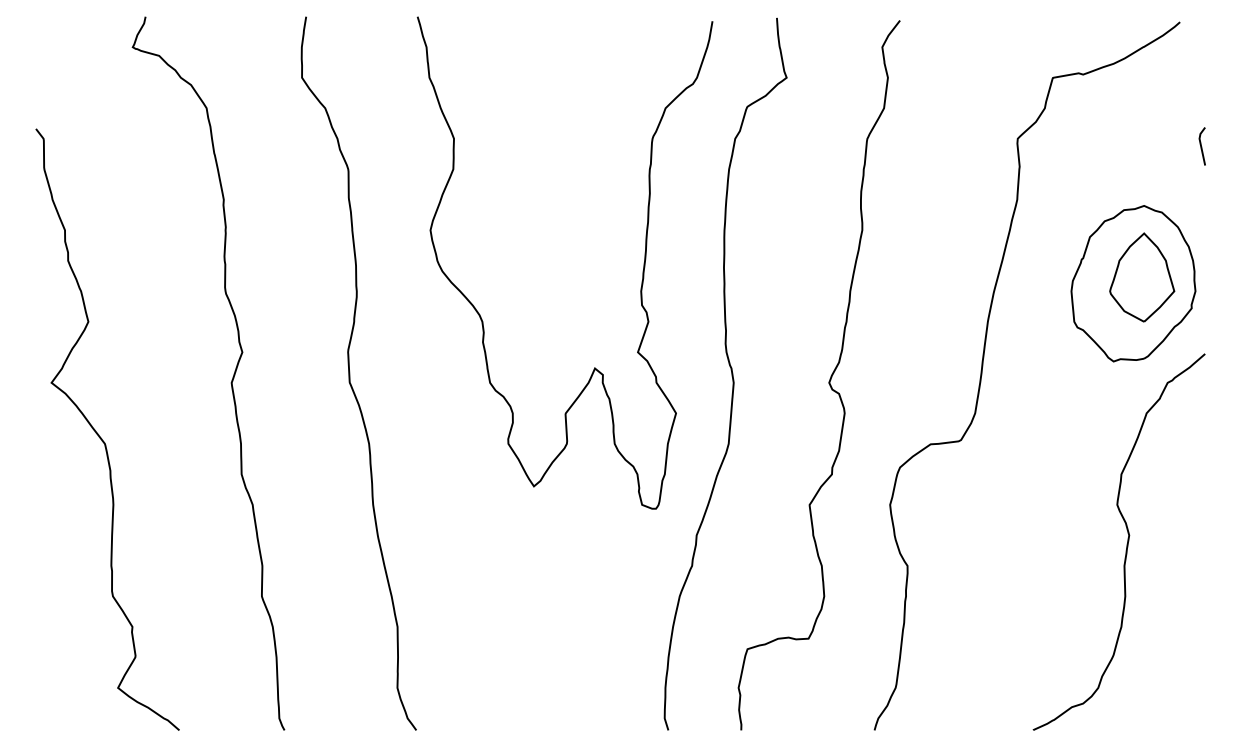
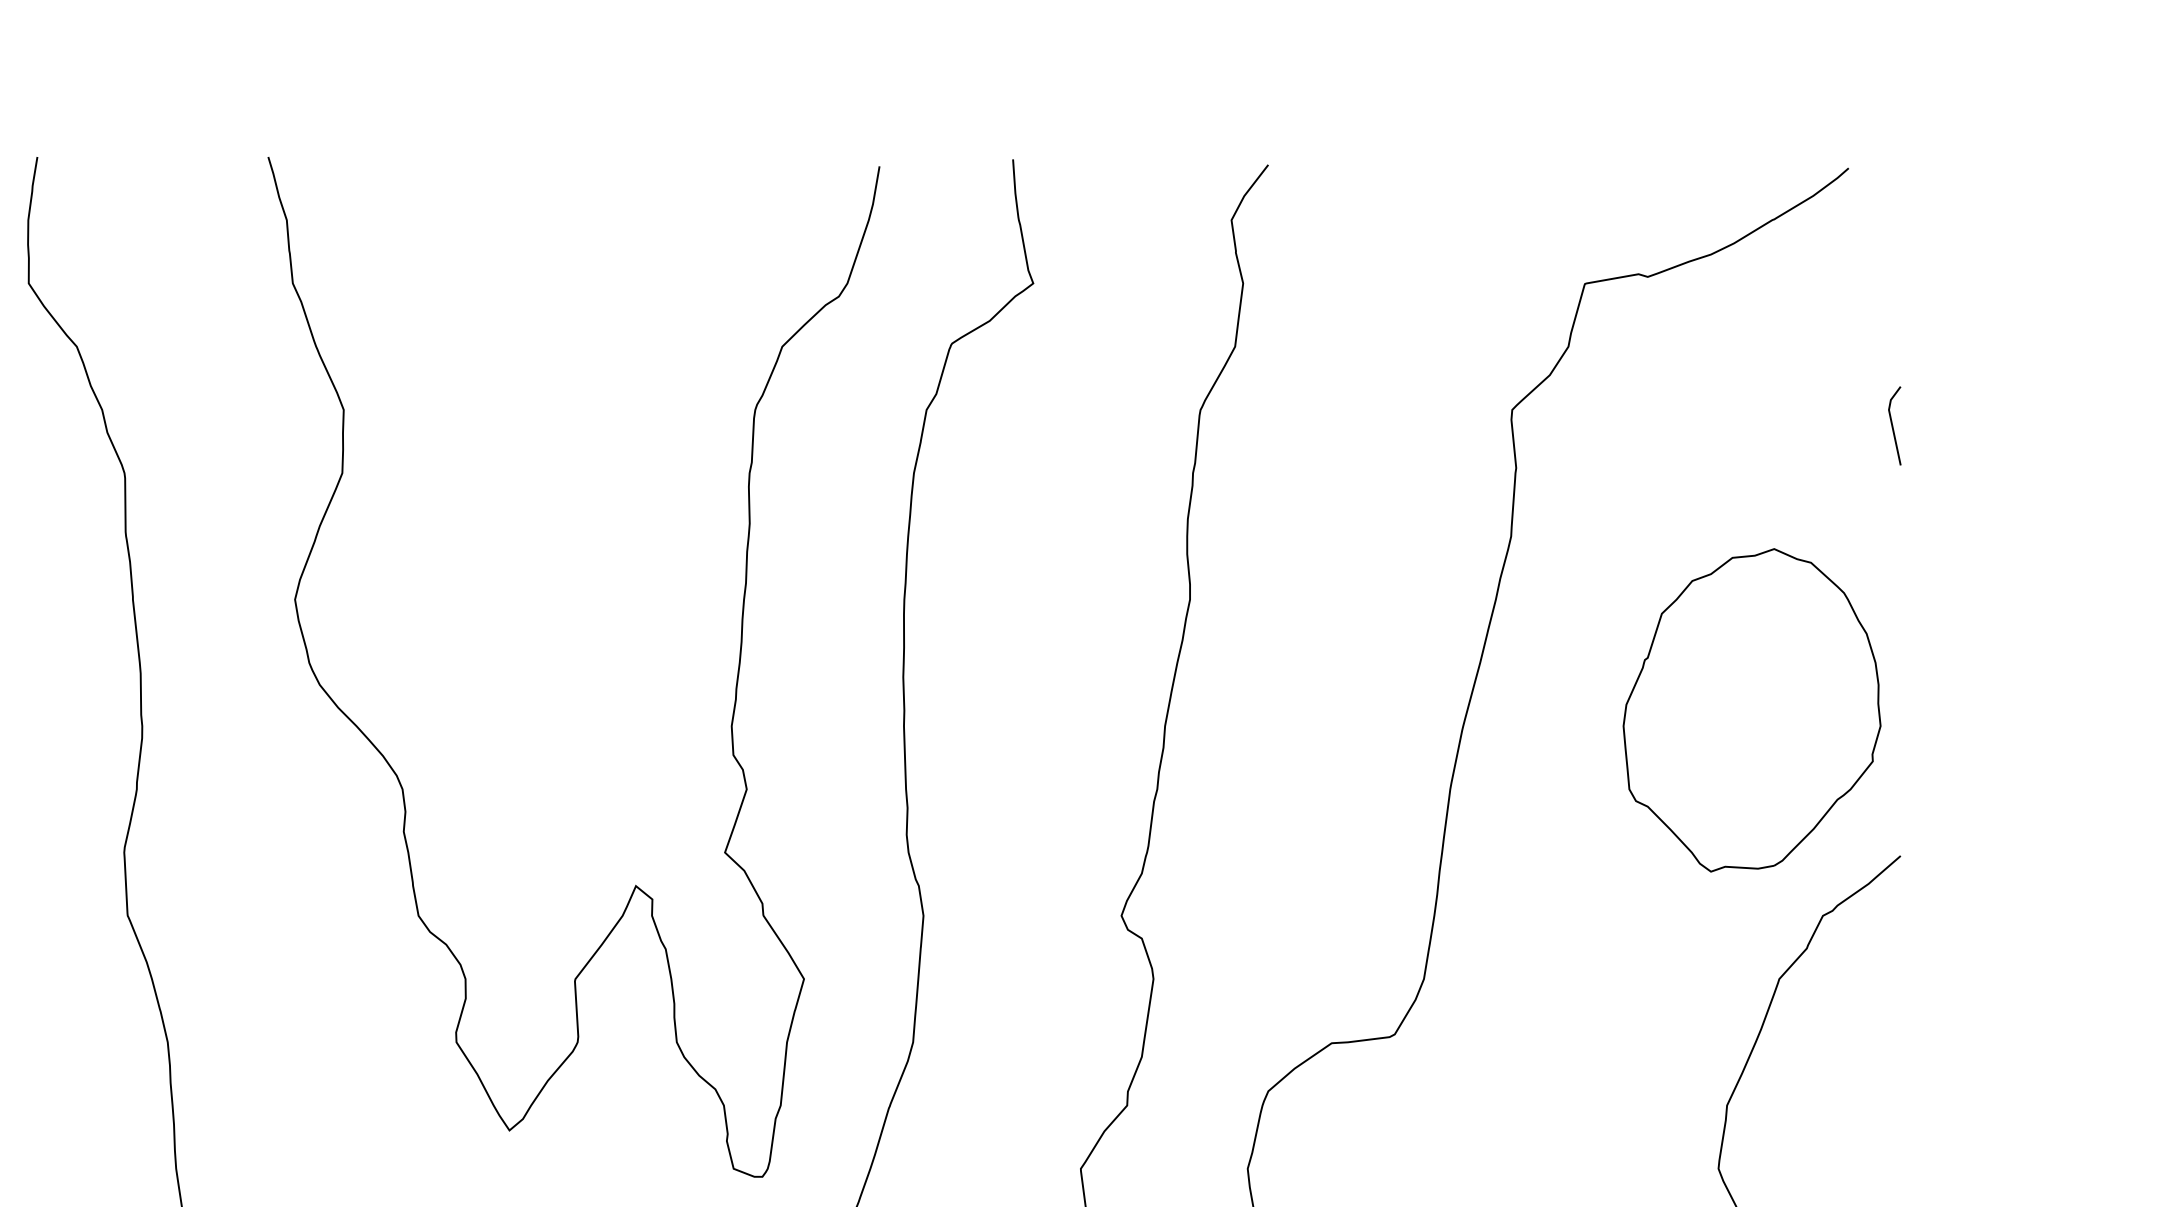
part: (1142, 277) -> (1770, 697), removed

